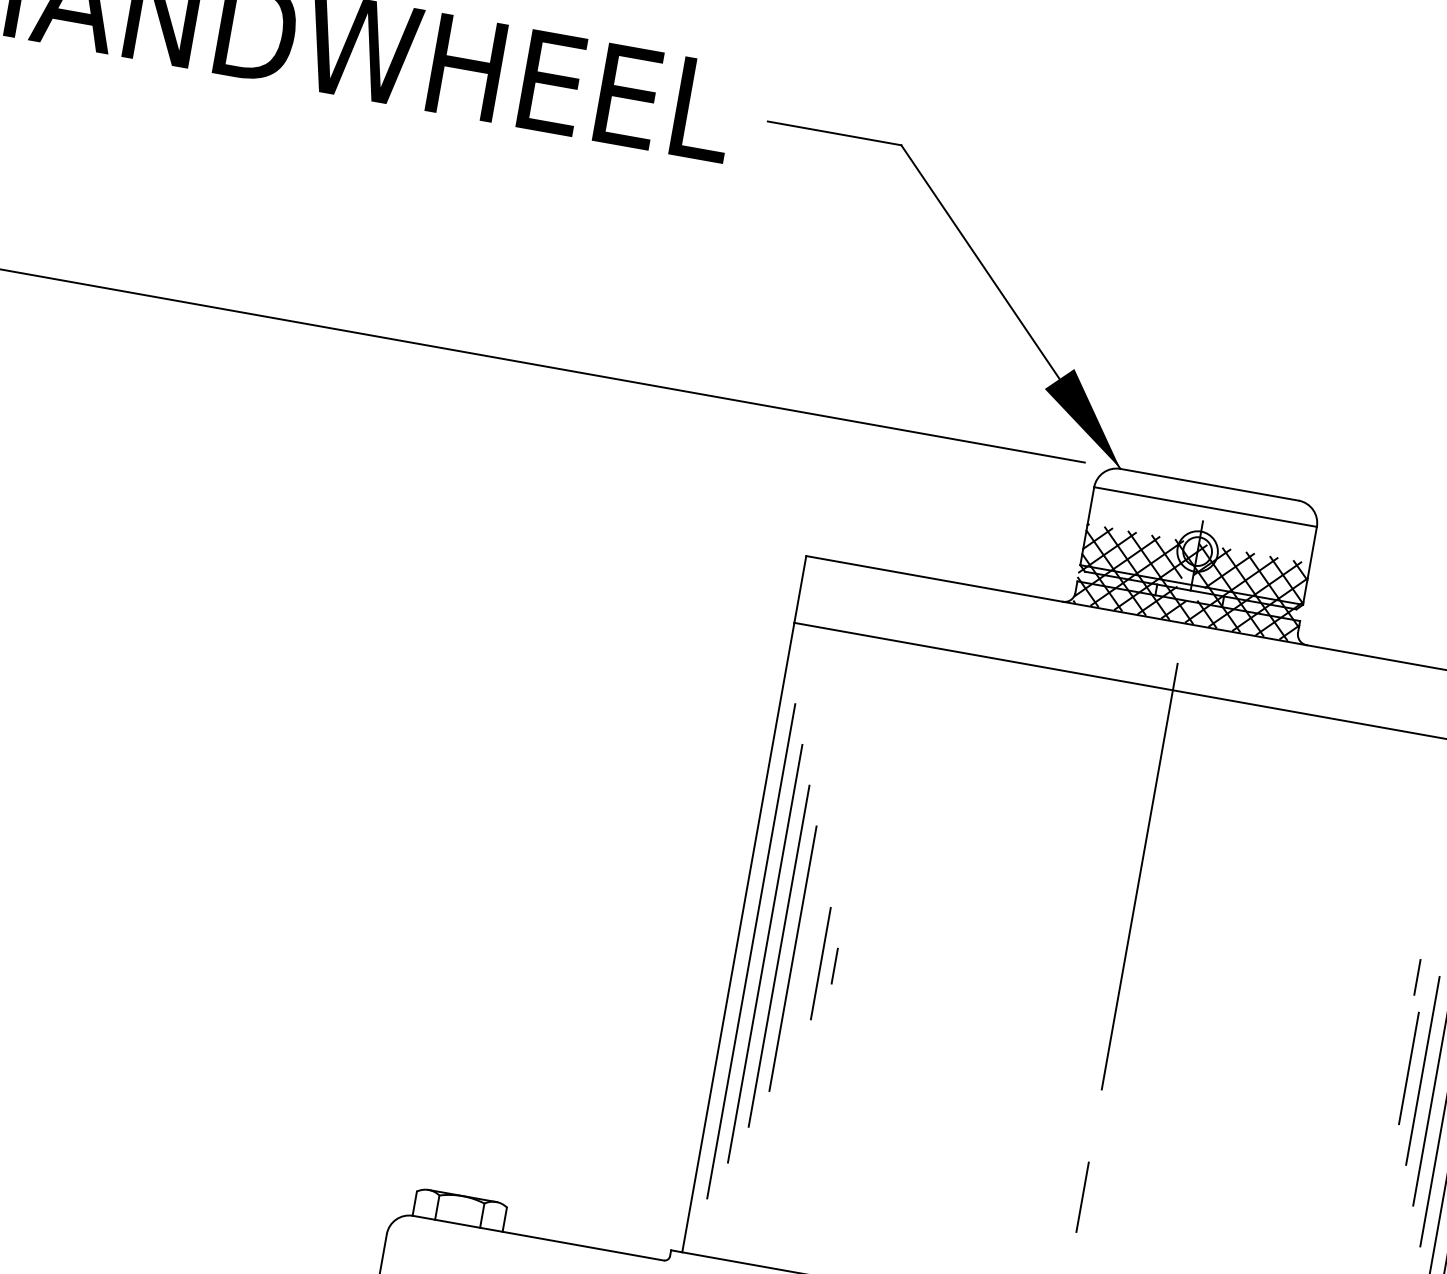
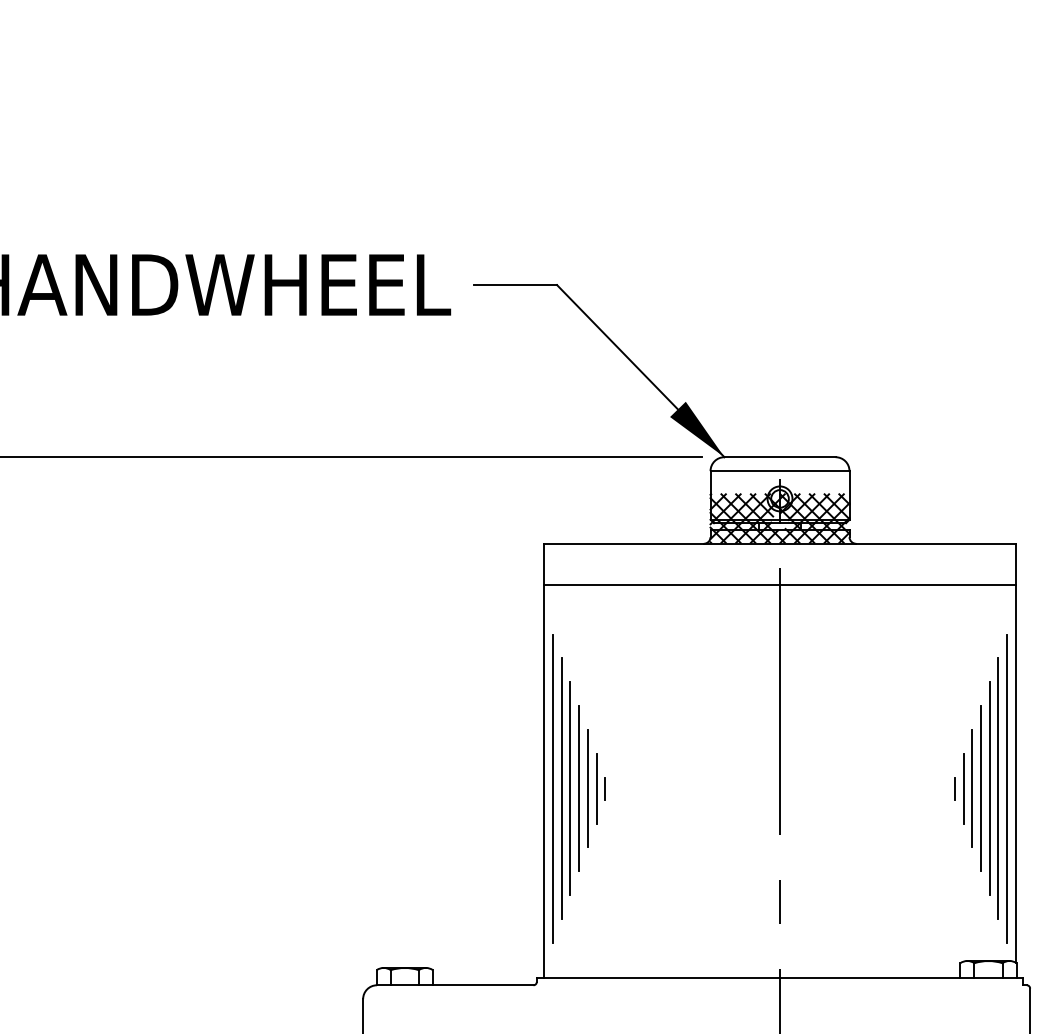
line: (806, 960) -> (587, 788), added
line: (1416, 976) -> (954, 788), moved

